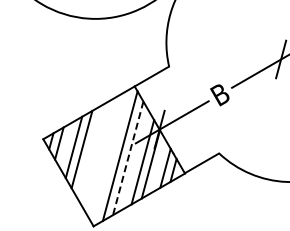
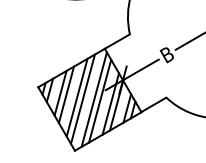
line: (96, 153) -> (77, 97), added
line: (104, 155) -> (82, 99), added
line: (128, 158) -> (100, 101), dashed -> solid

